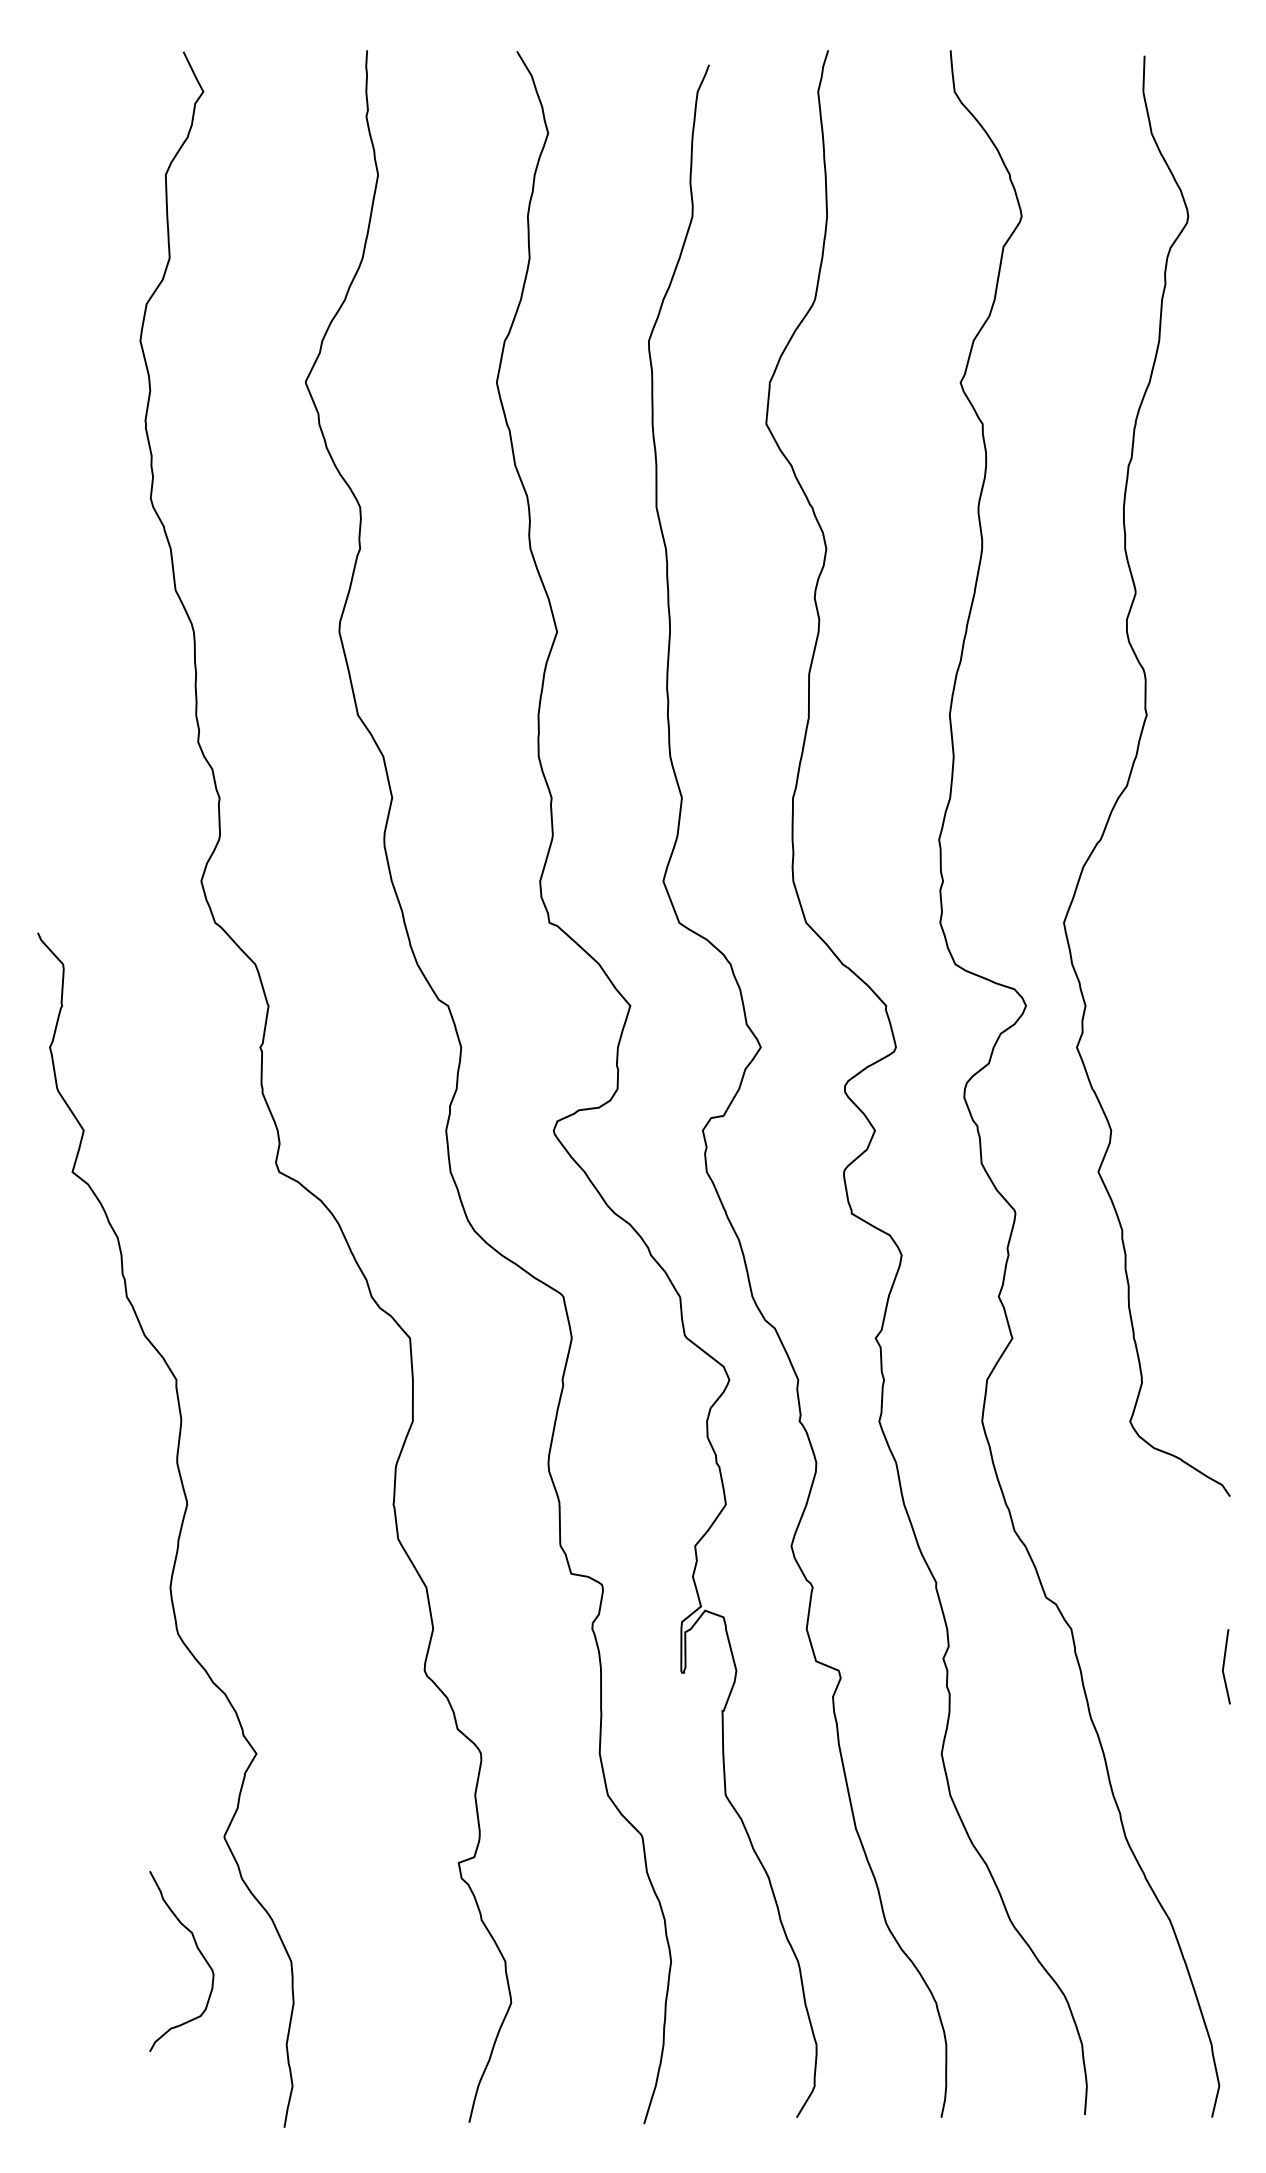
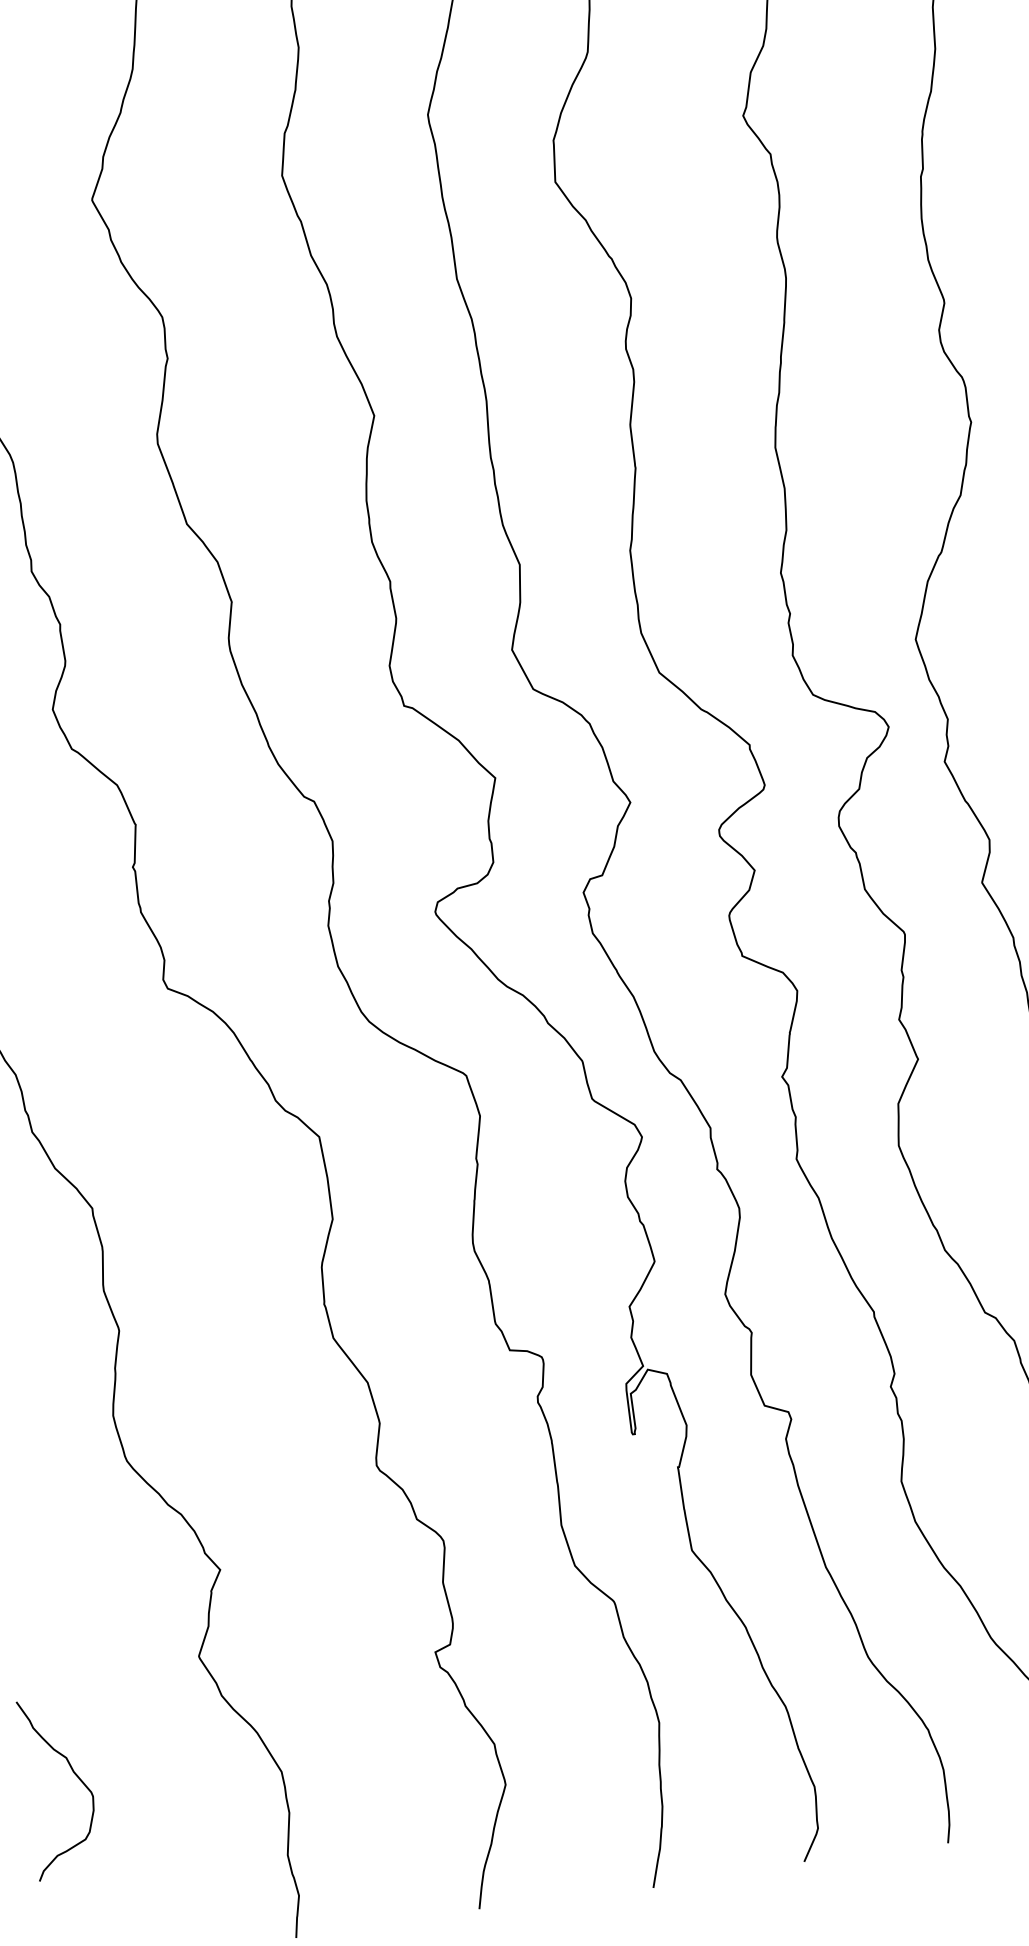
curve: (197, 1949) -> (73, 1773), moved

